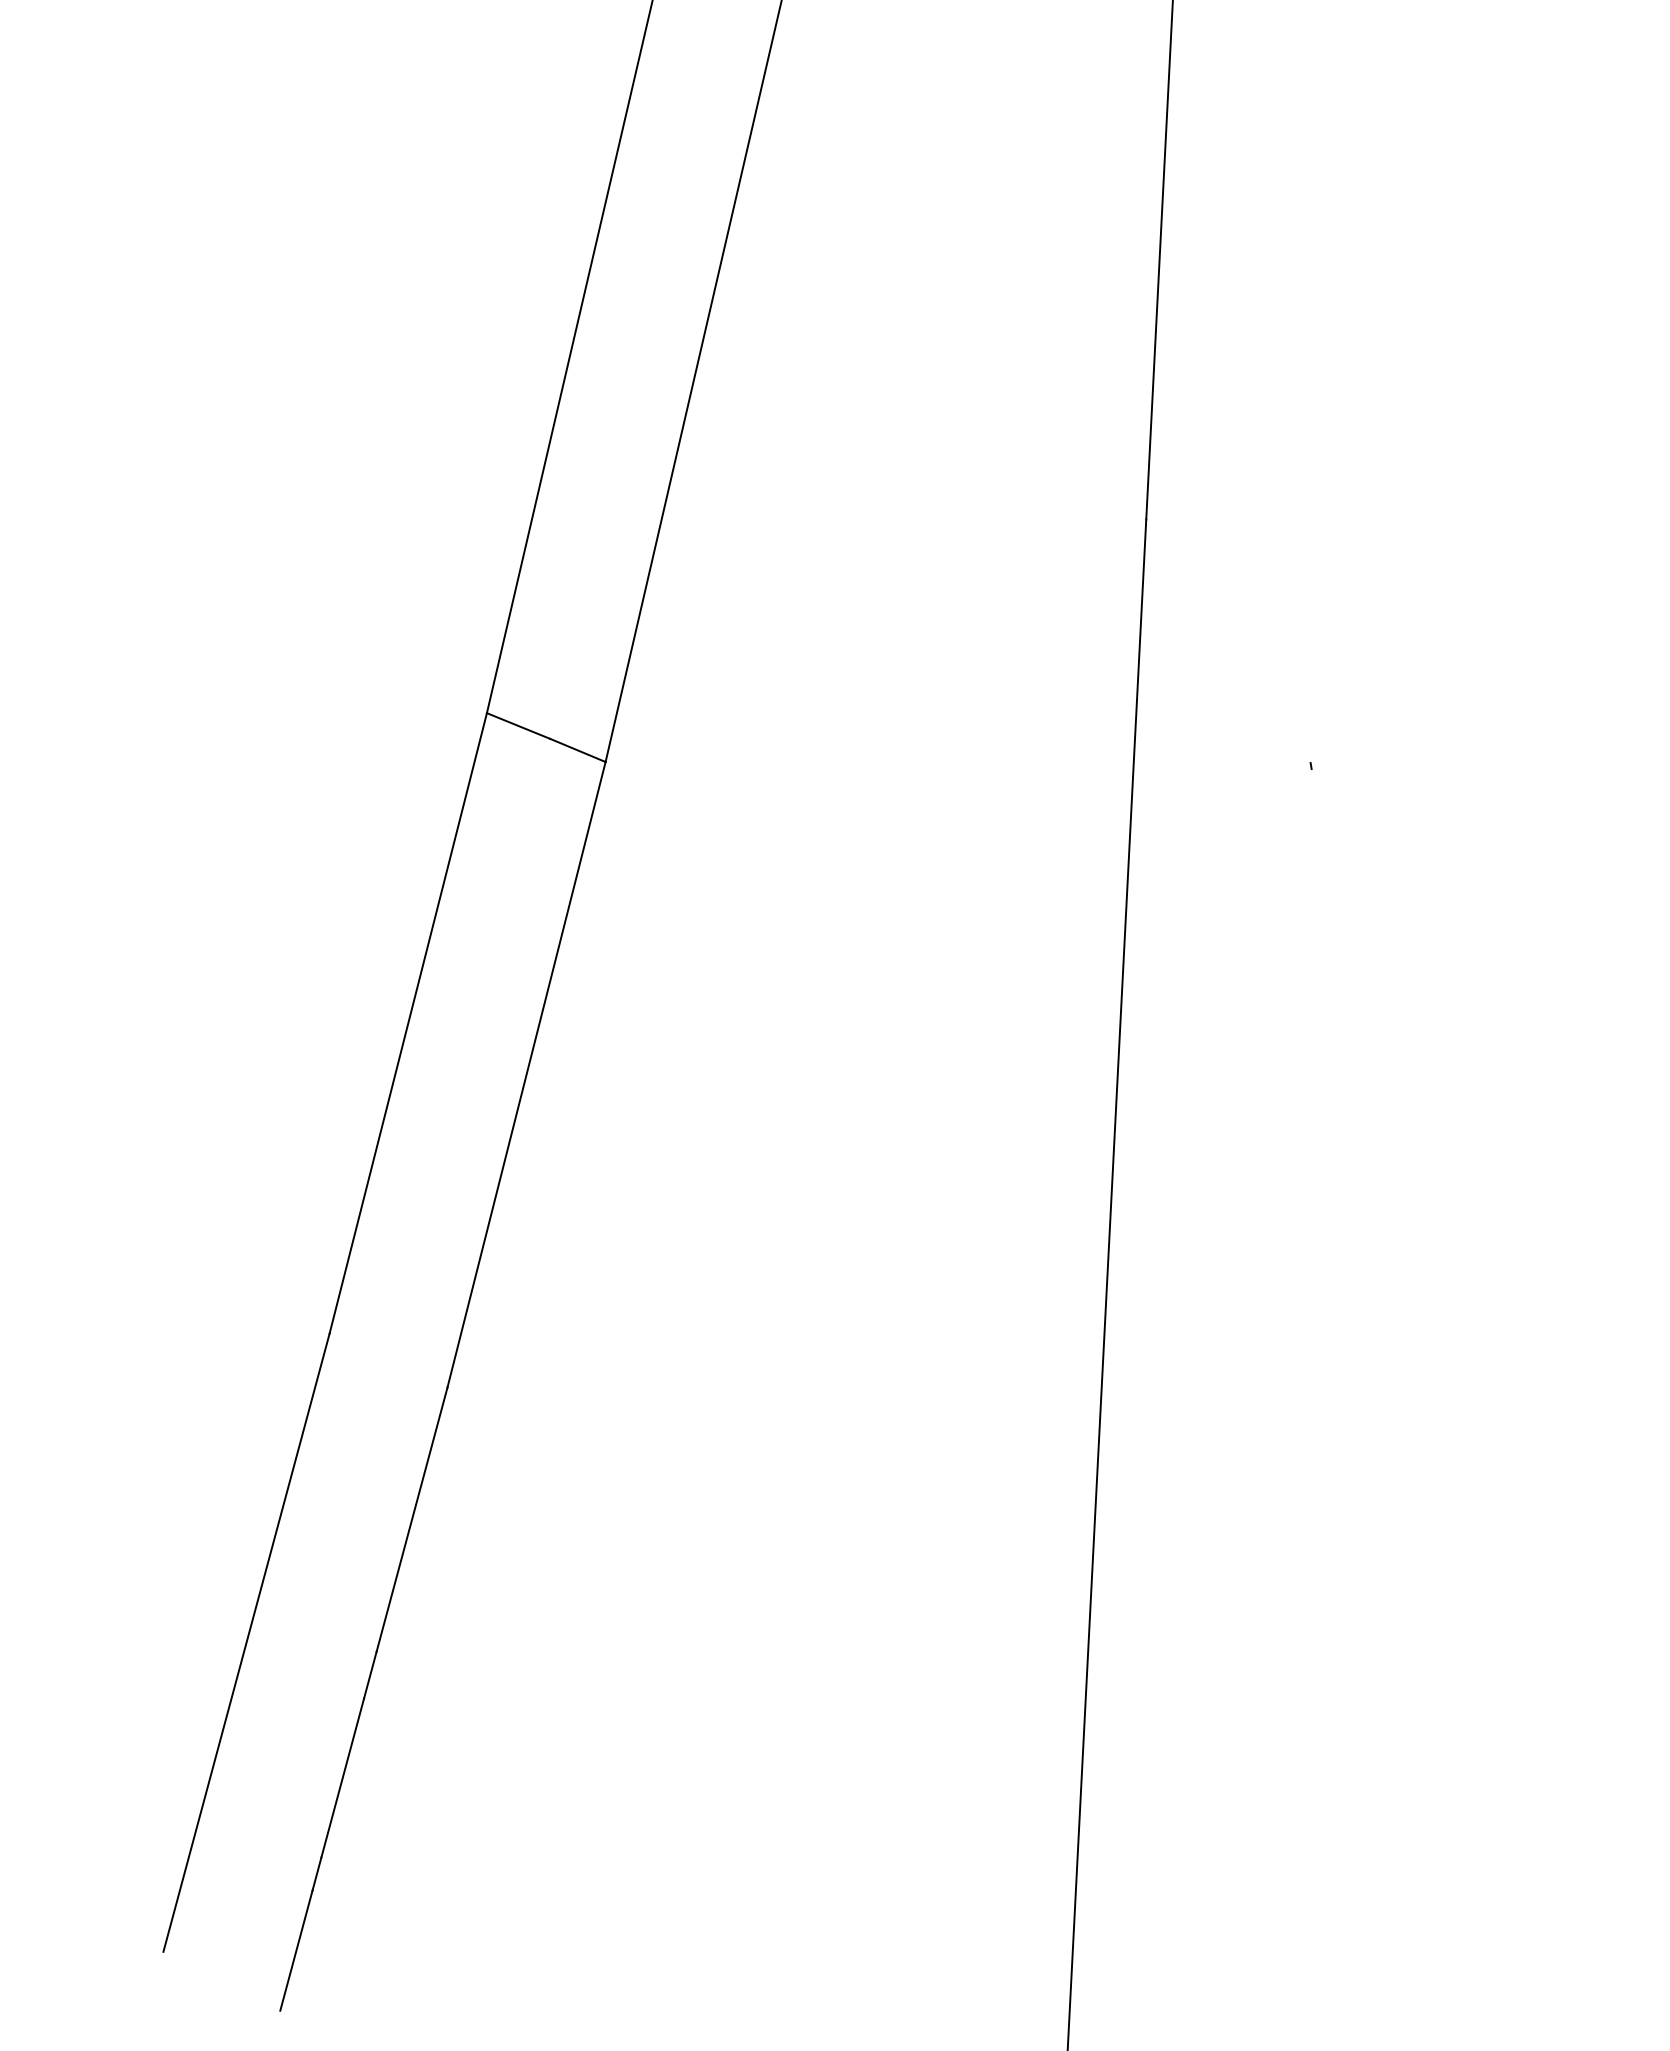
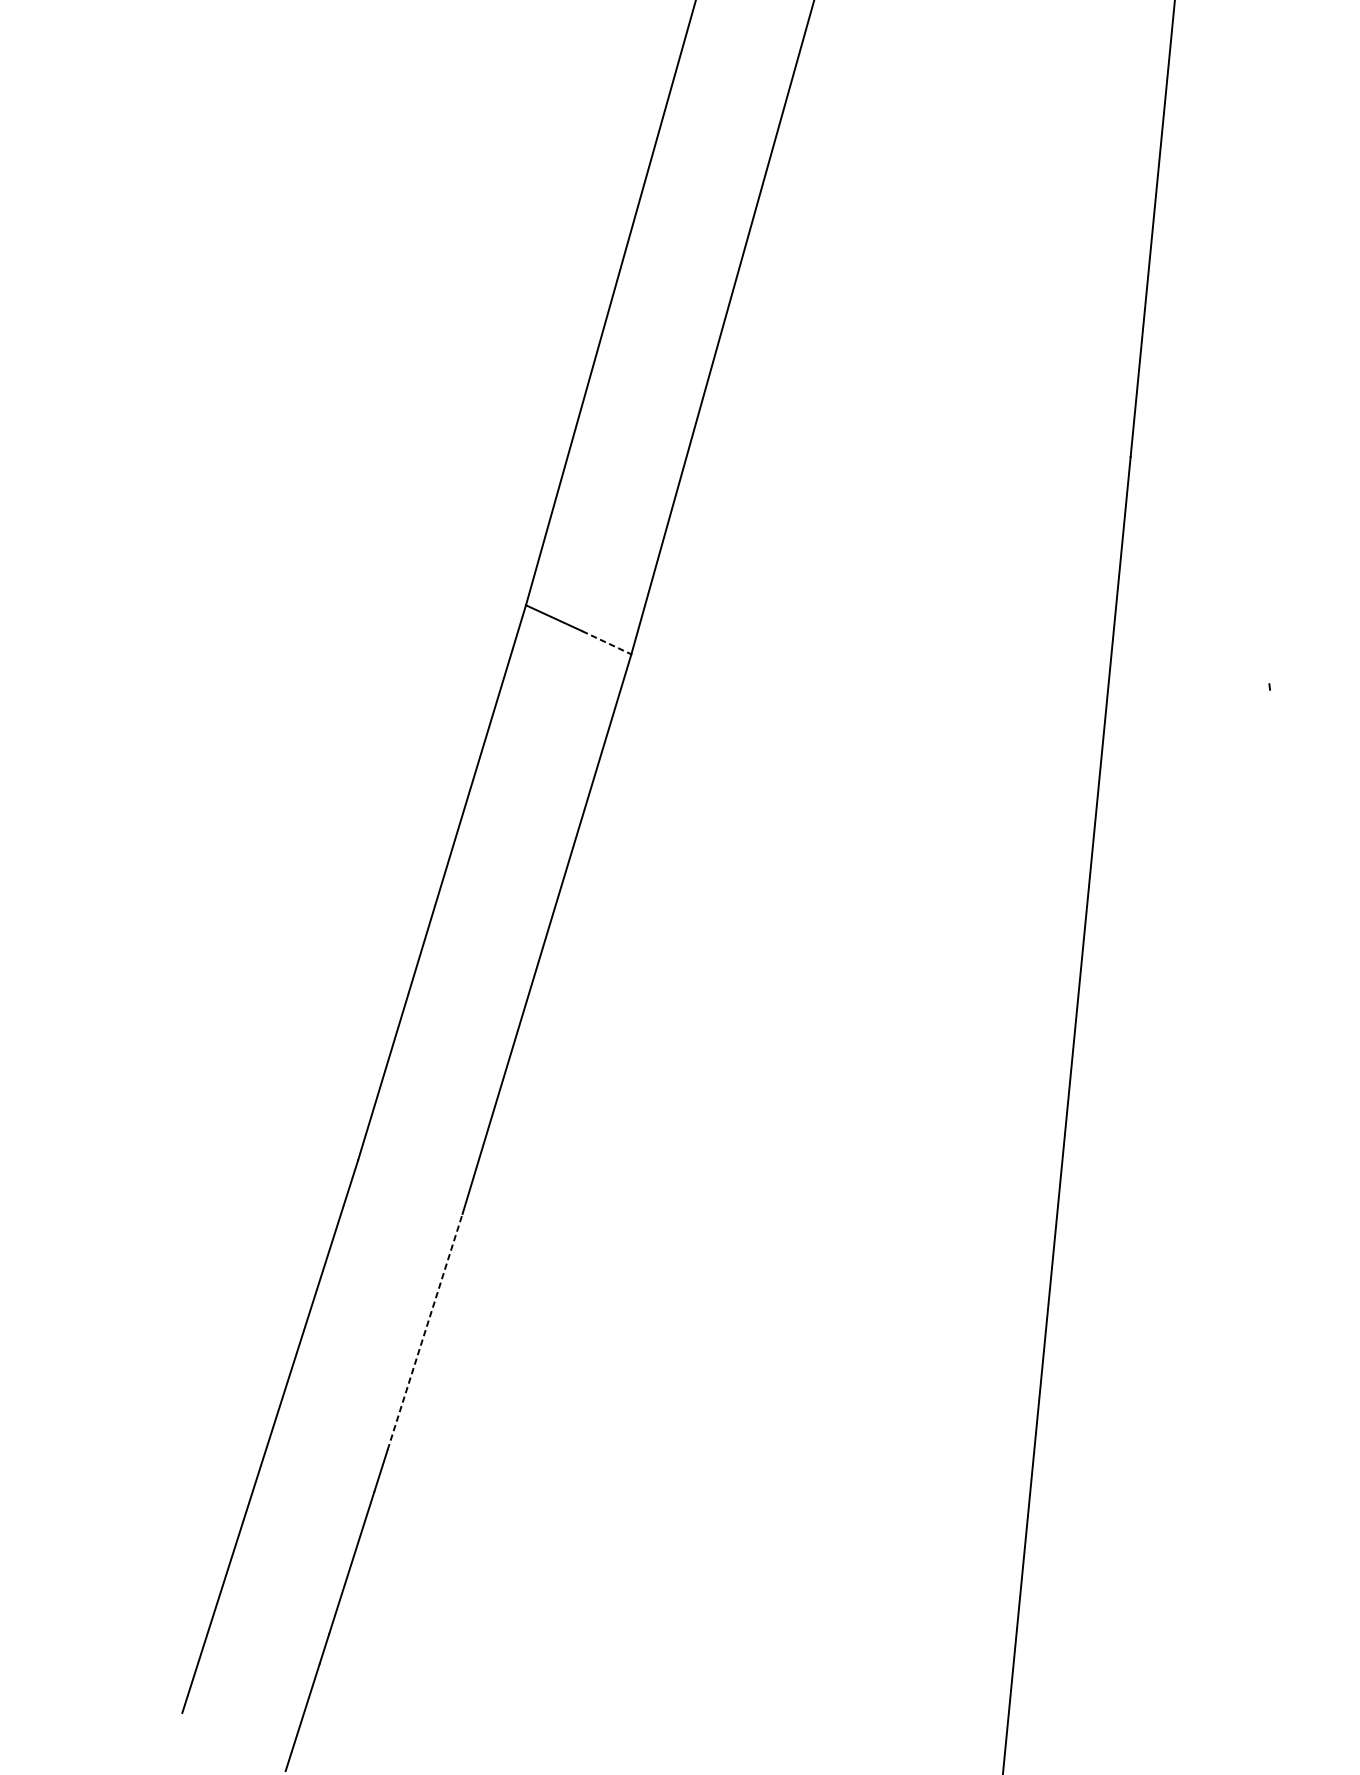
line: (578, 750) -> (607, 642), solid -> dashed
line: (412, 1519) -> (425, 1331), solid -> dashed

